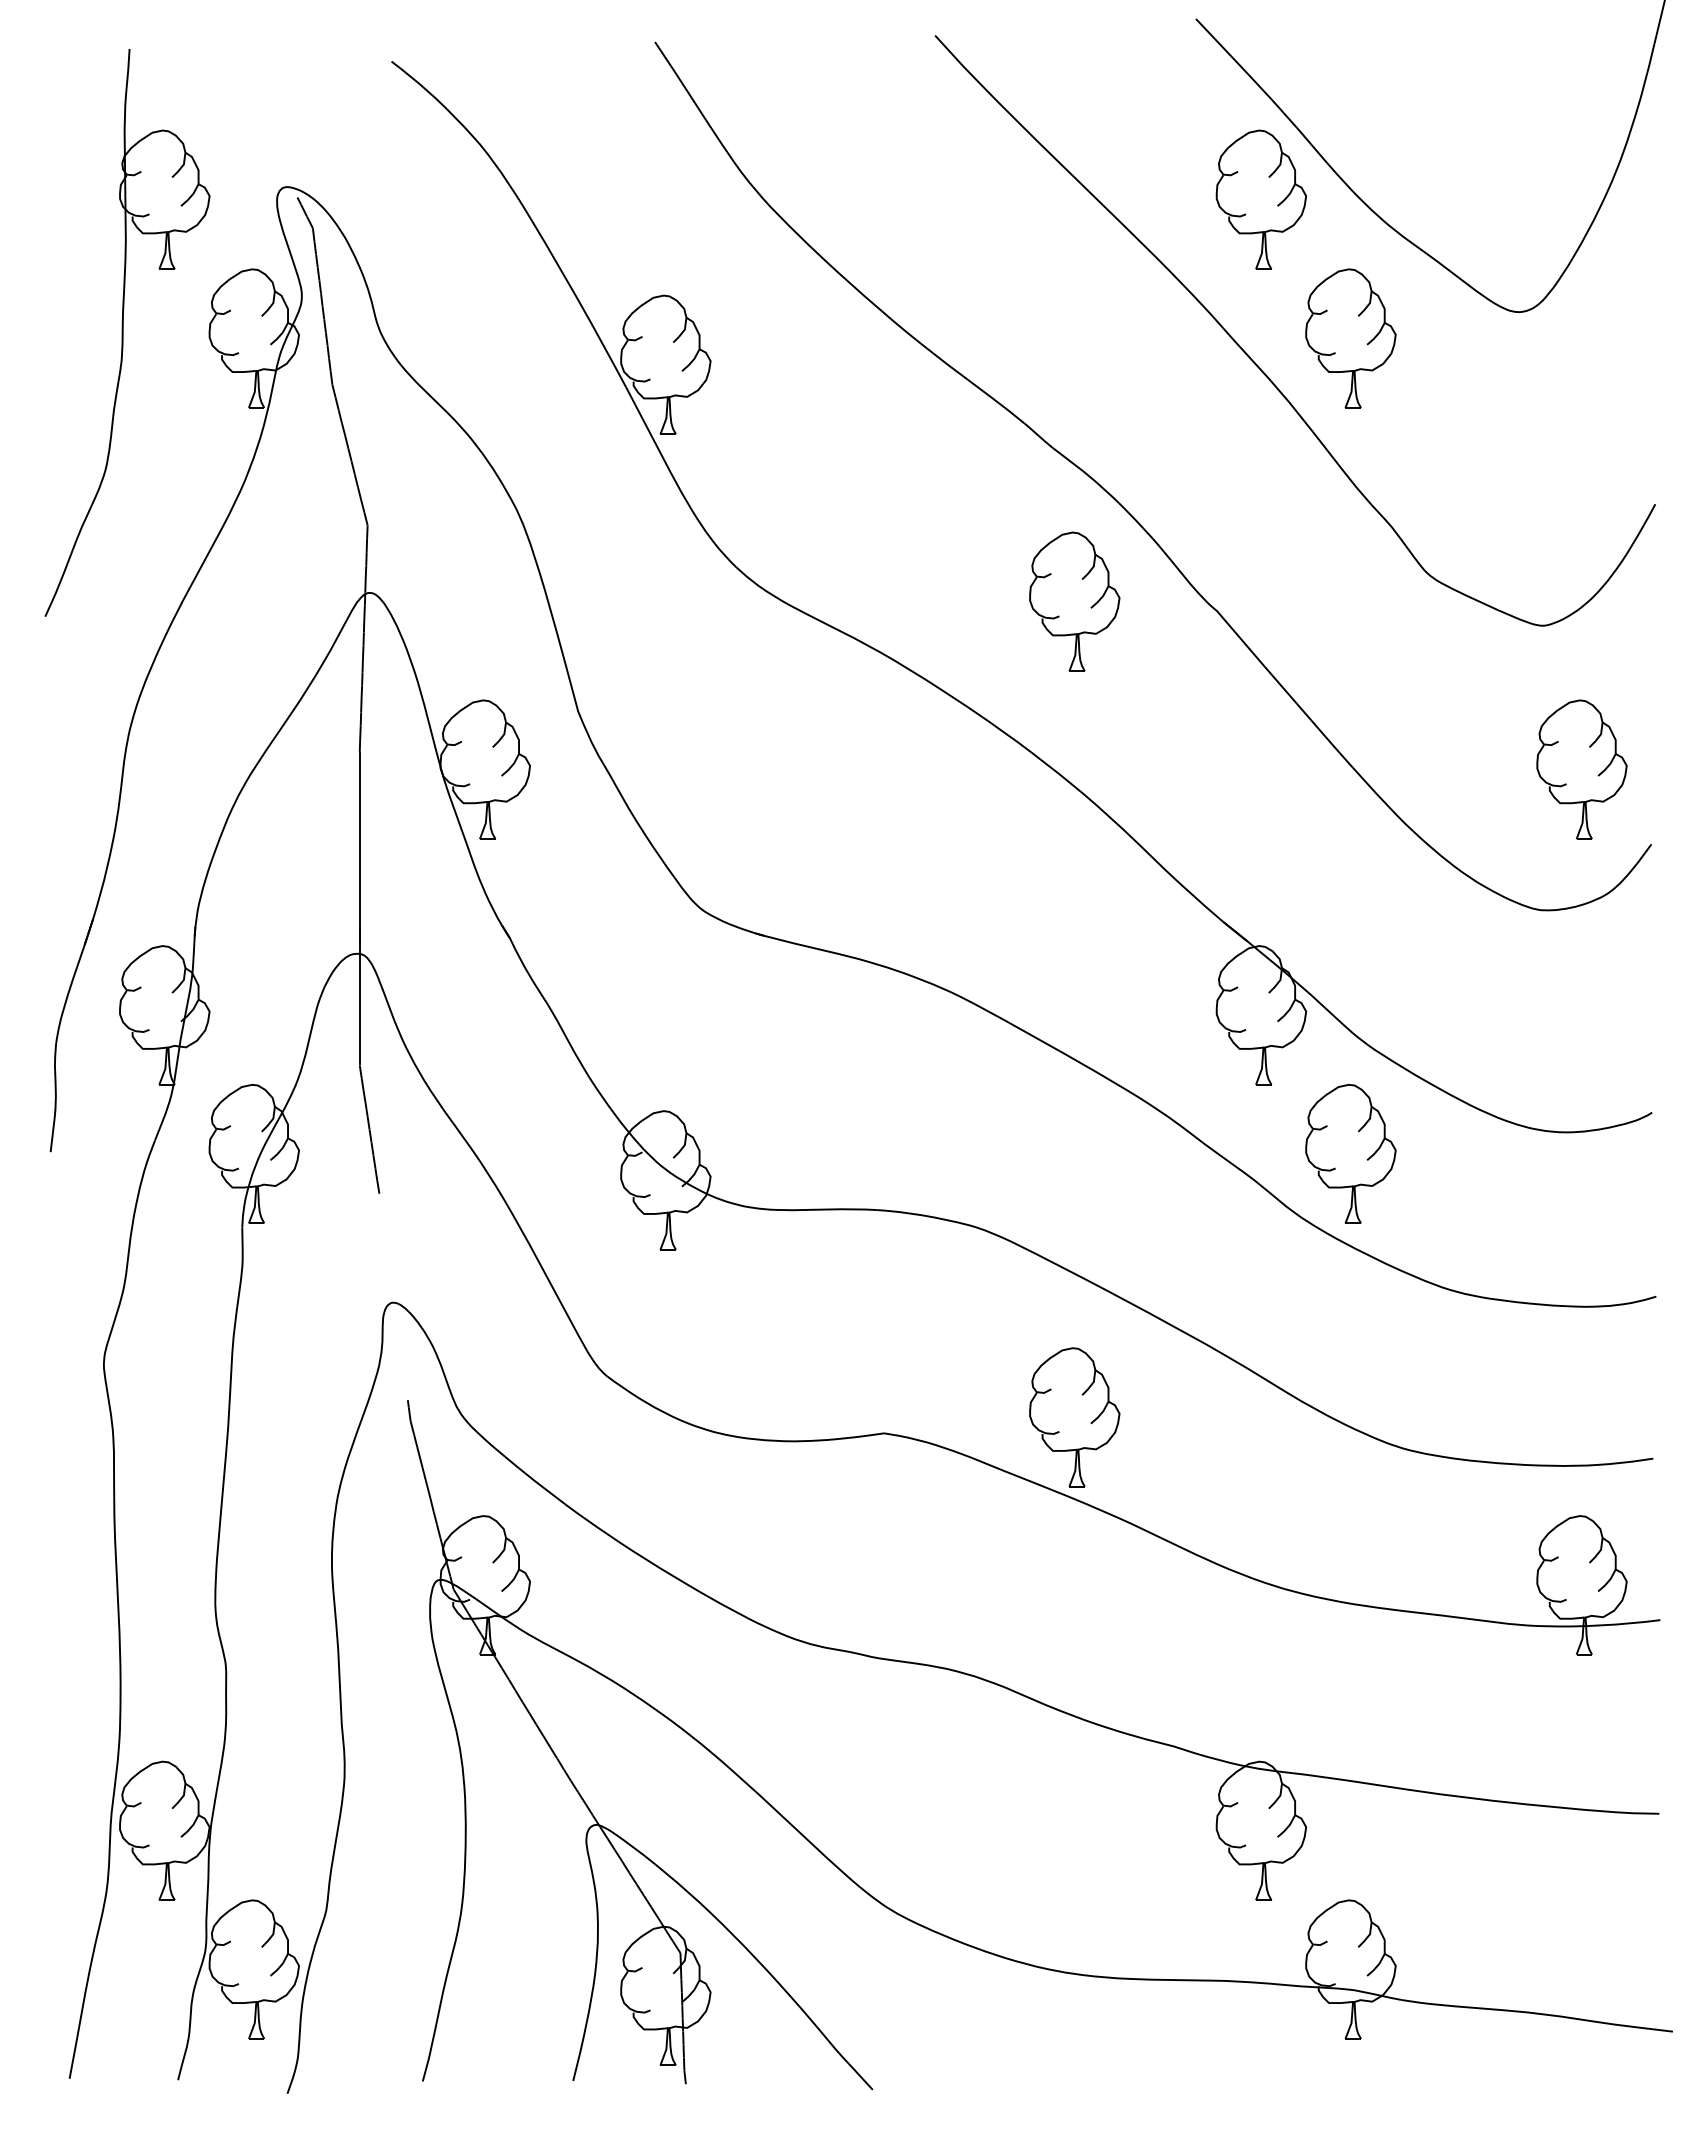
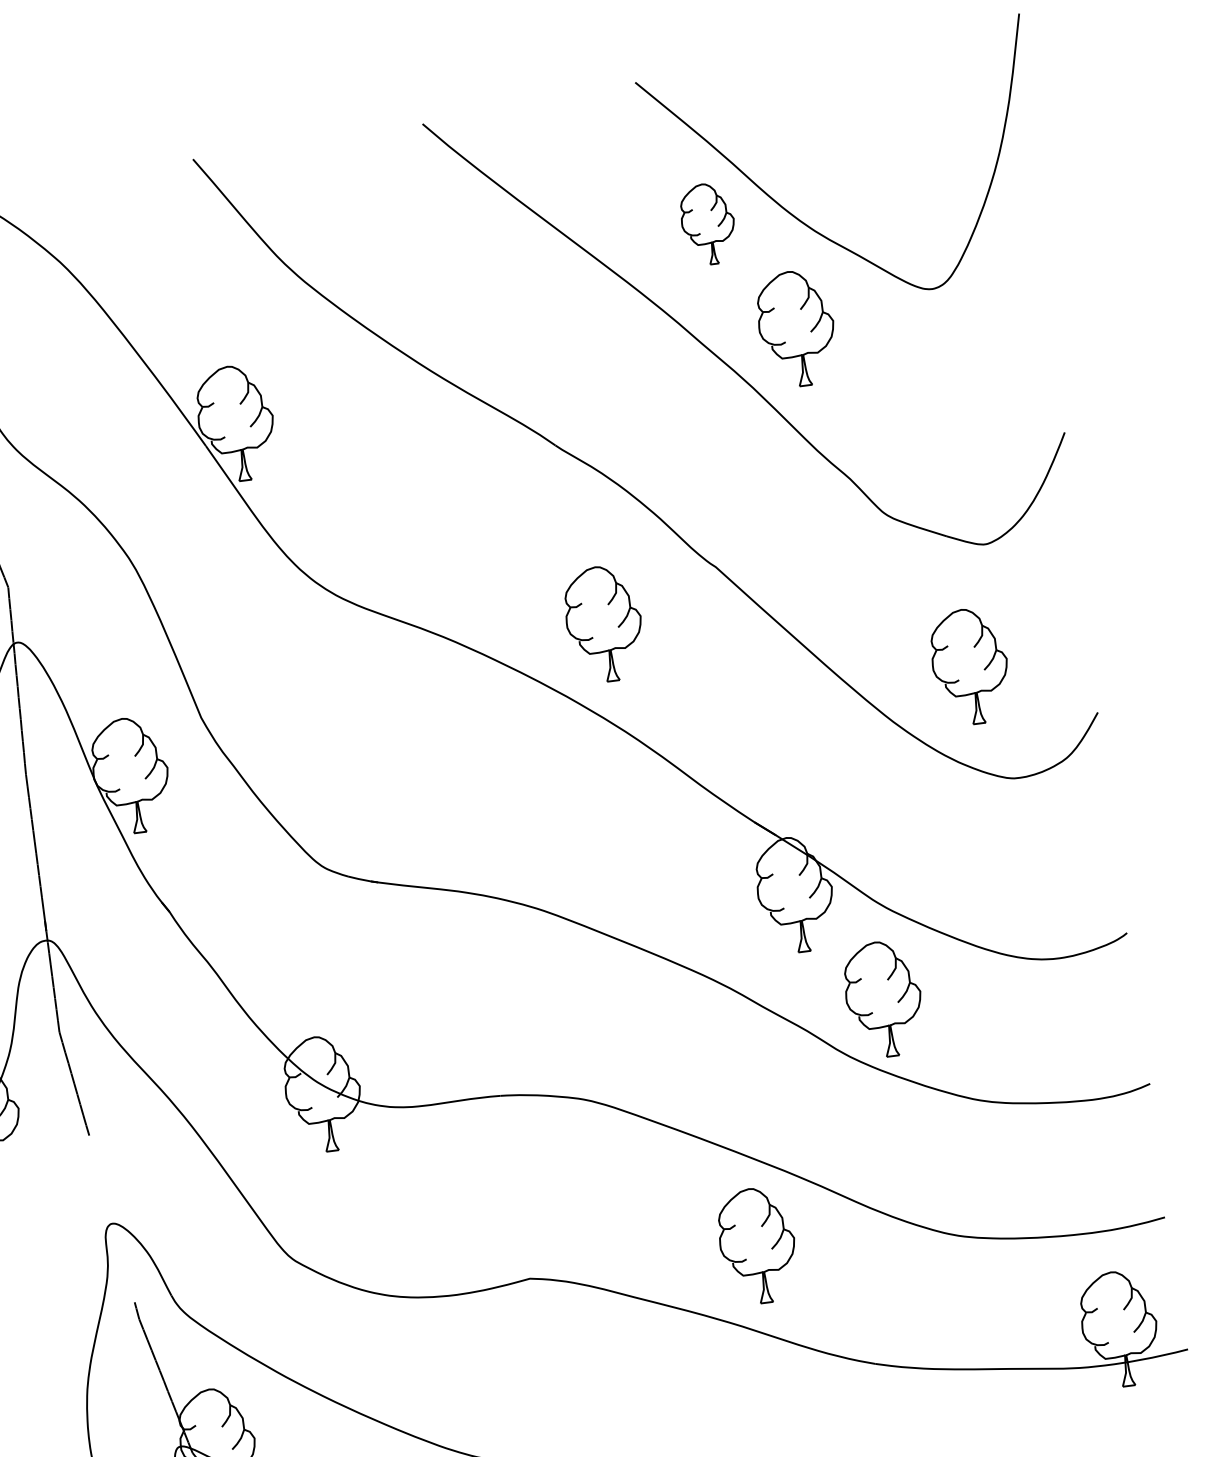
part: (1260, 199) -> (707, 224), size x0.7
part: (1074, 601) -> (603, 623), moved
part: (1581, 769) -> (969, 666), moved
part: (1074, 1417) -> (757, 1245), moved

